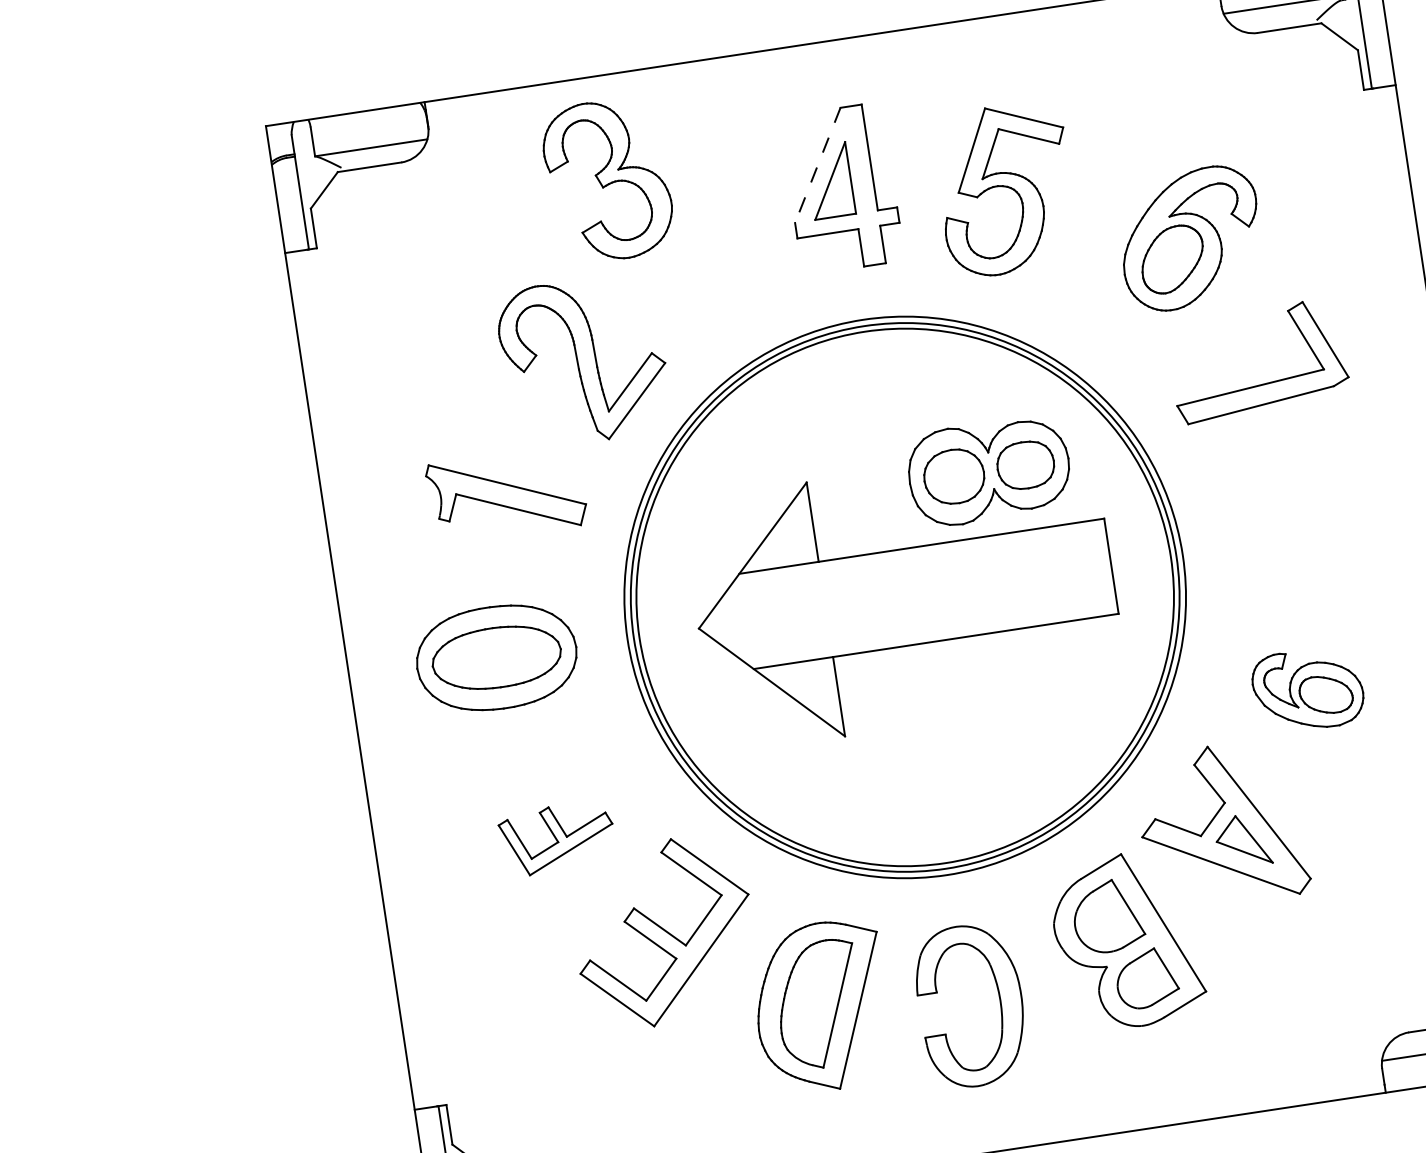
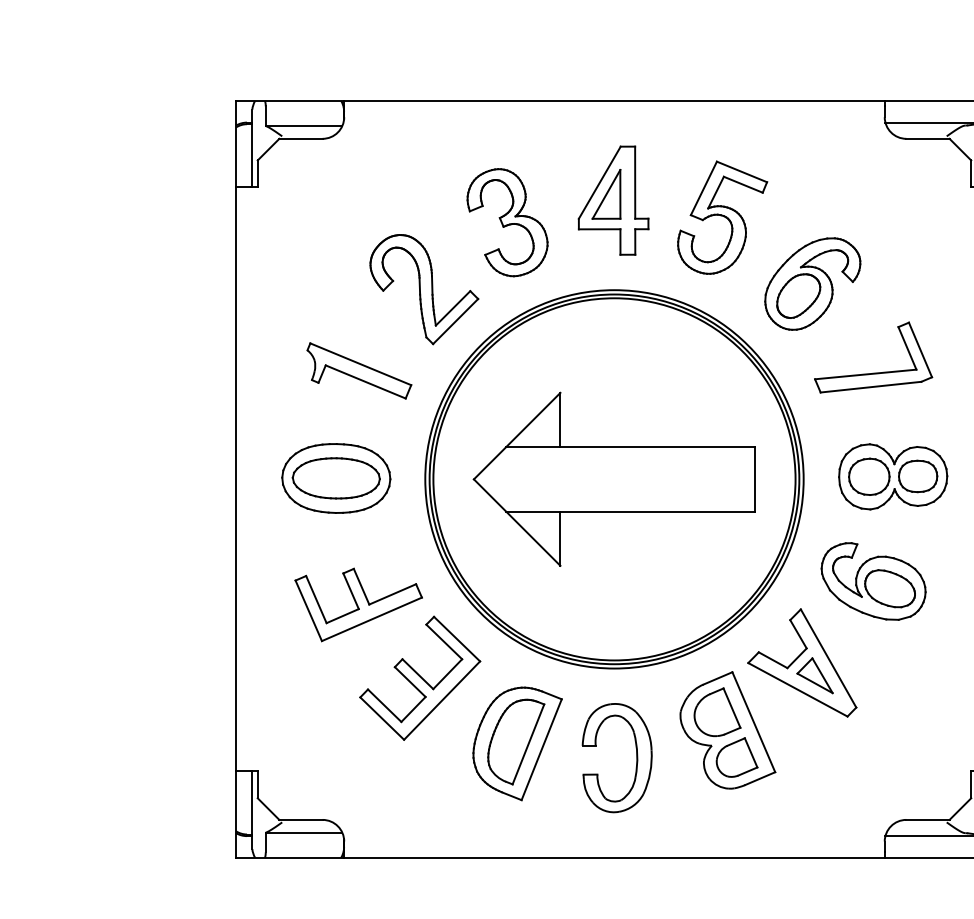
line: (817, 165) -> (599, 182), dashed -> solid
part: (607, 180) -> (507, 222), moved
part: (1190, 237) -> (812, 283), moved
part: (989, 470) -> (893, 476), moved
part: (1307, 689) -> (873, 581), size x1.43
part: (557, 837) -> (358, 604), size x1.67

